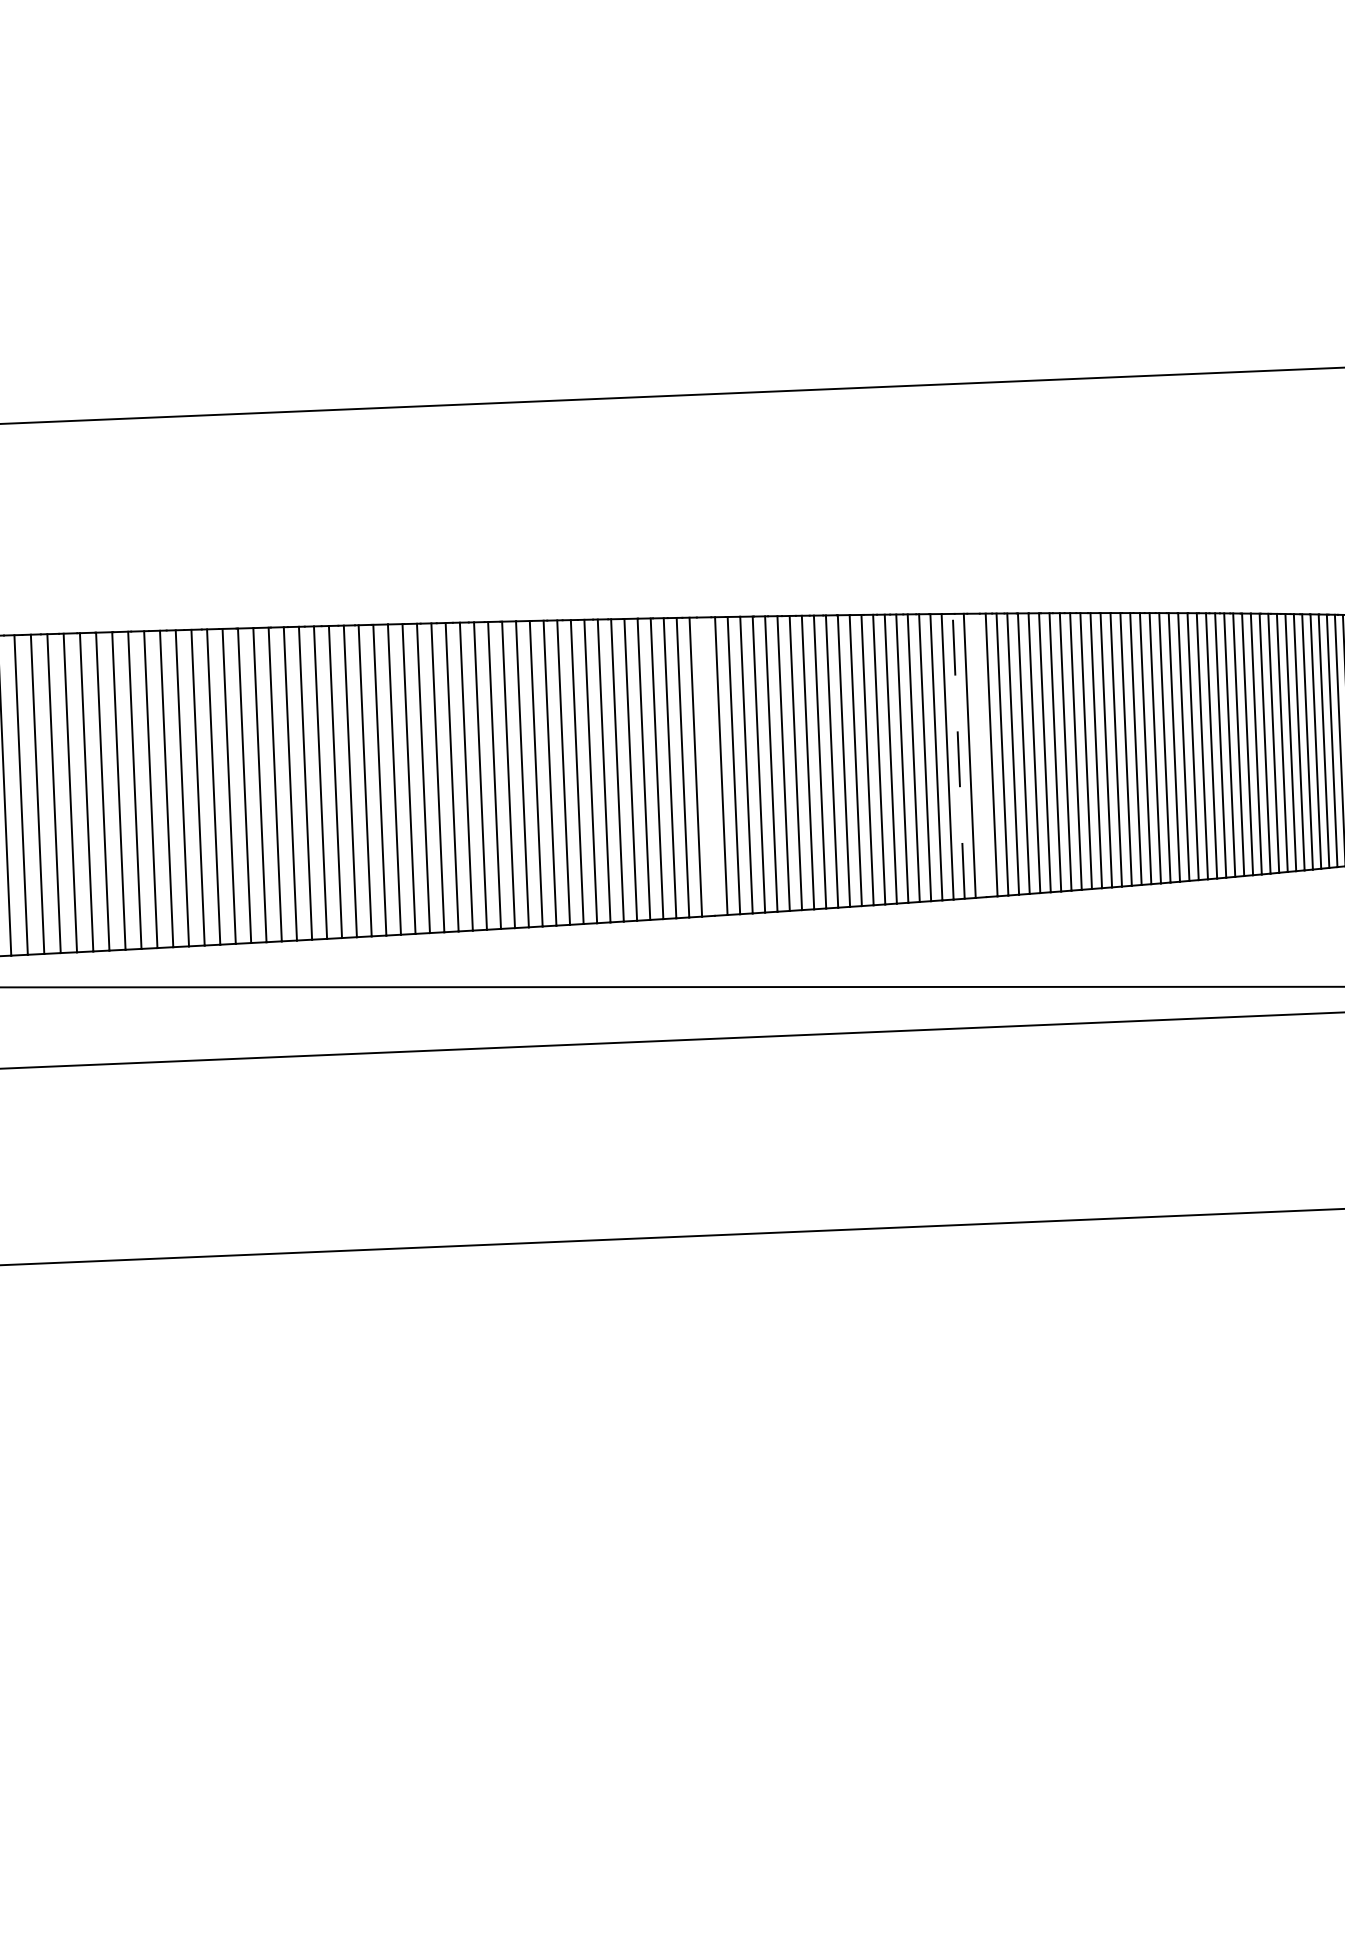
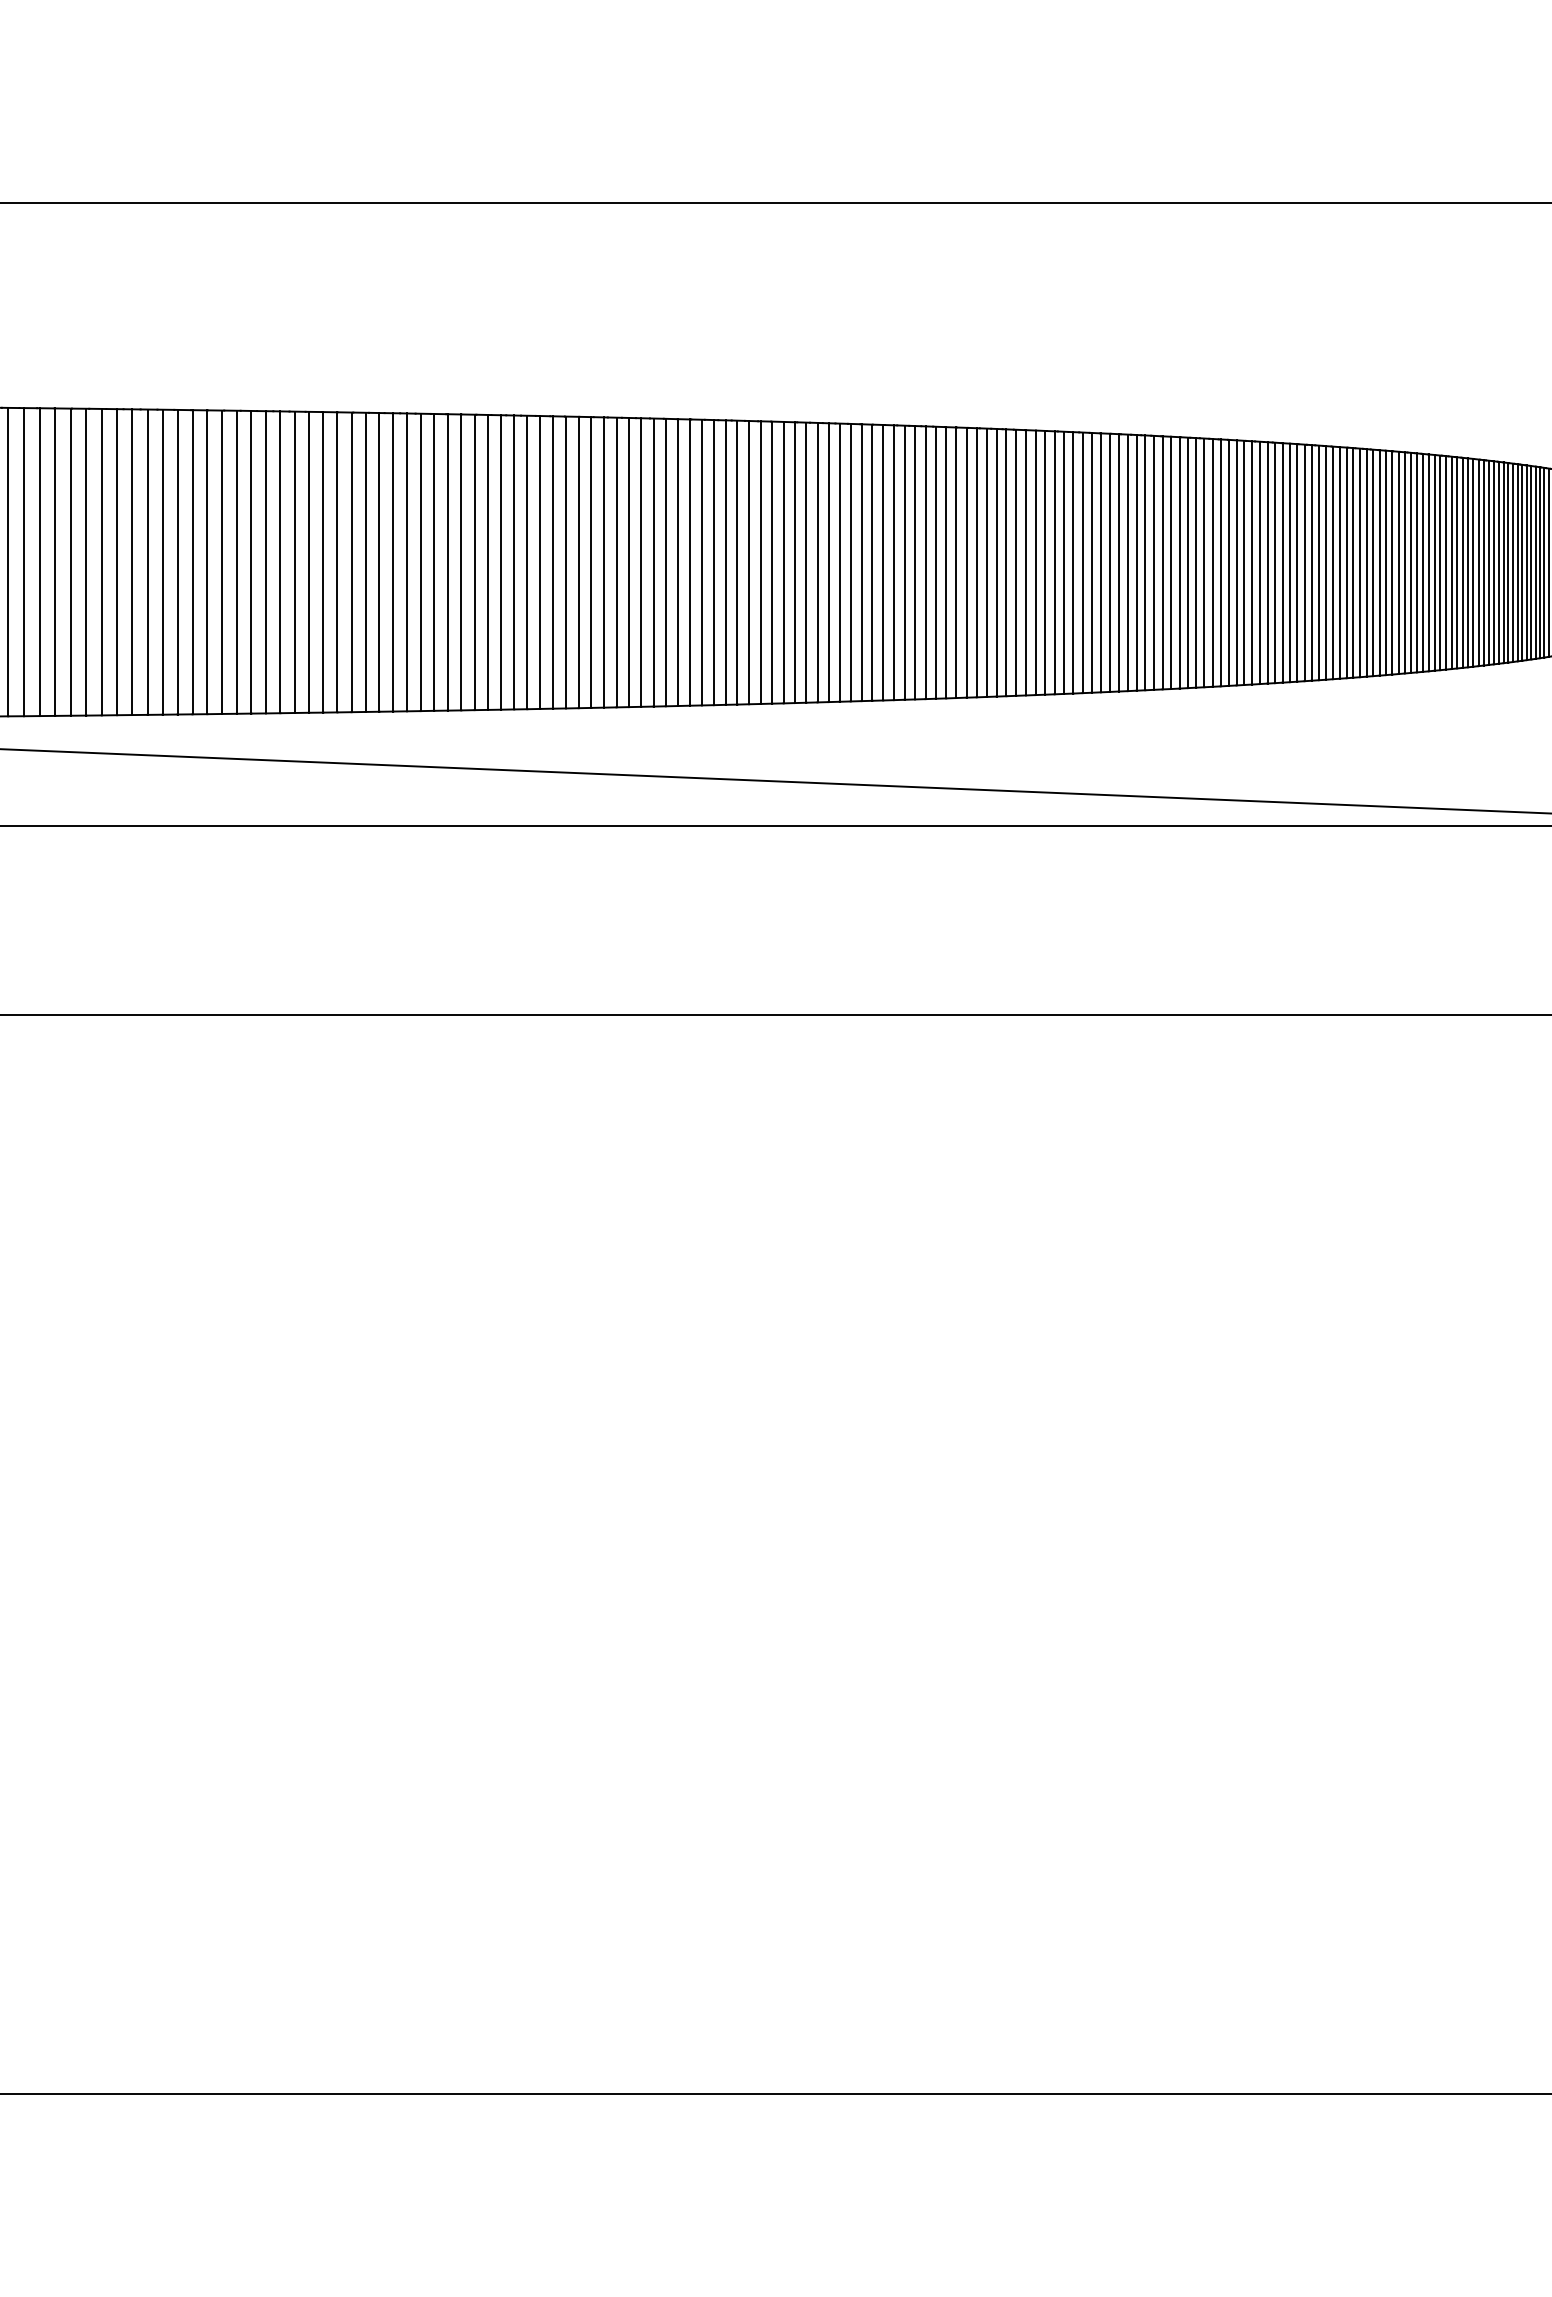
line: (980, 755) -> (904, 562), added
line: (959, 756) -> (883, 562), dashed -> solid
line: (708, 766) -> (641, 562), added

